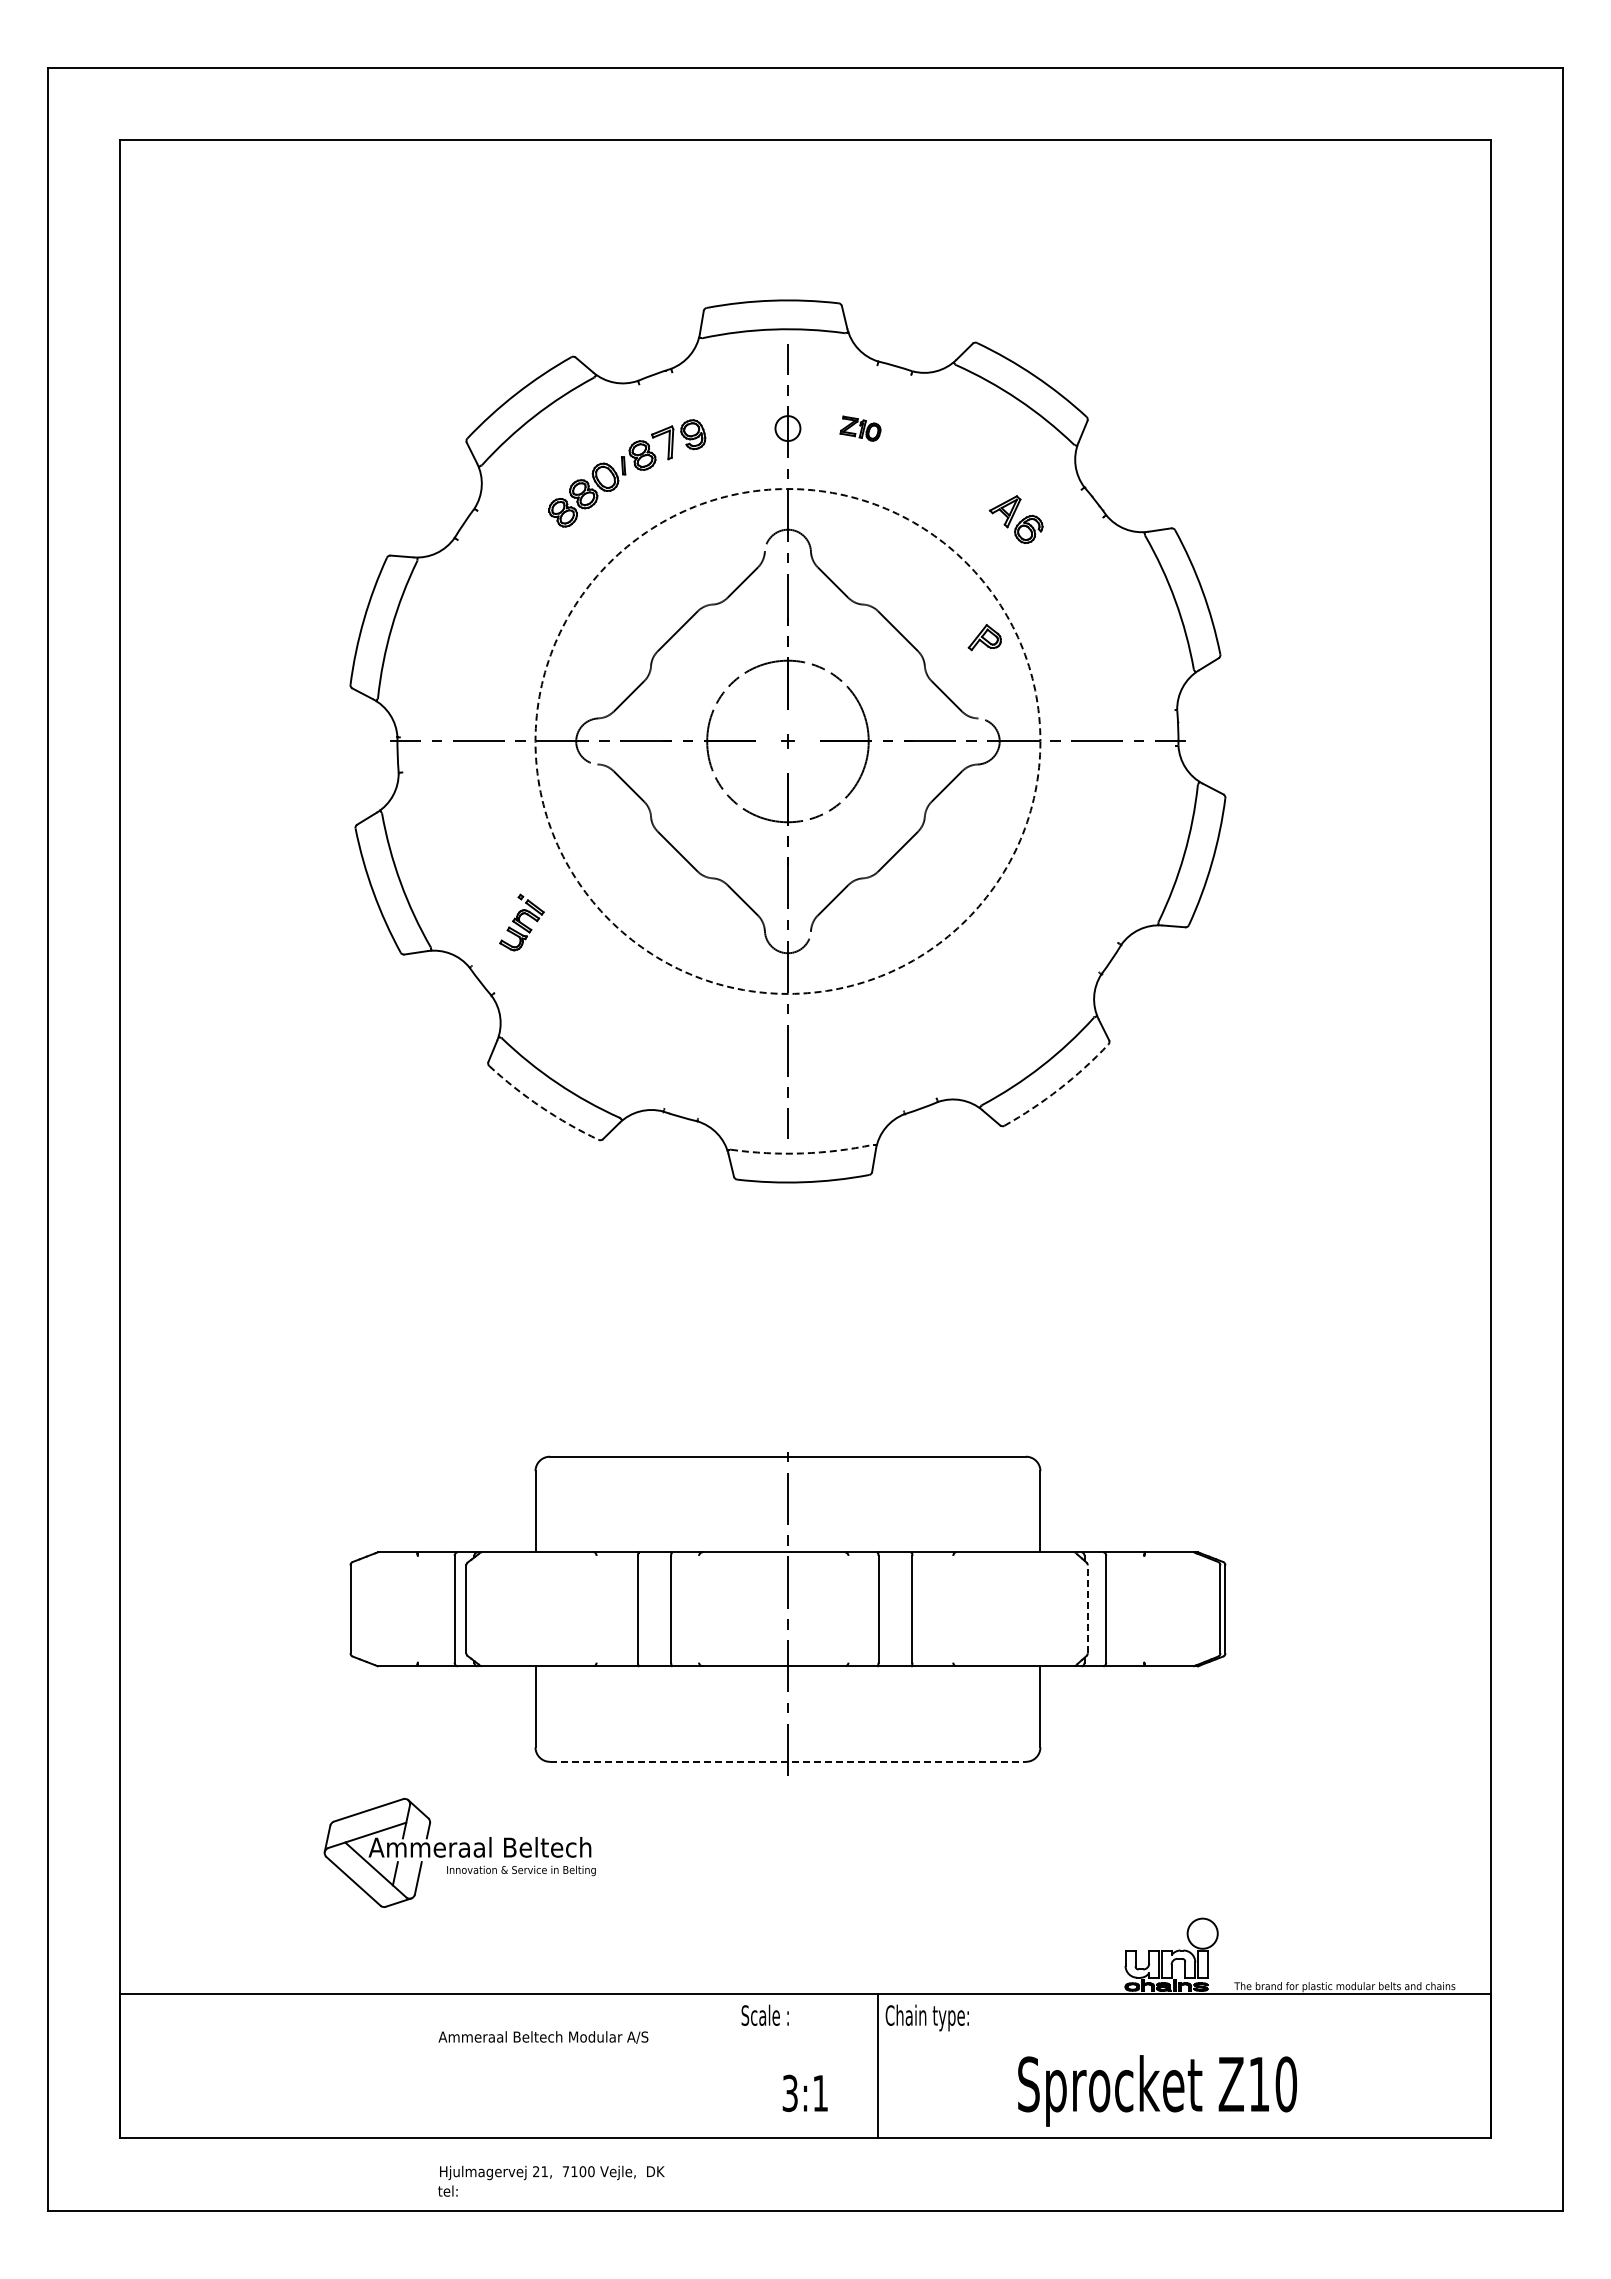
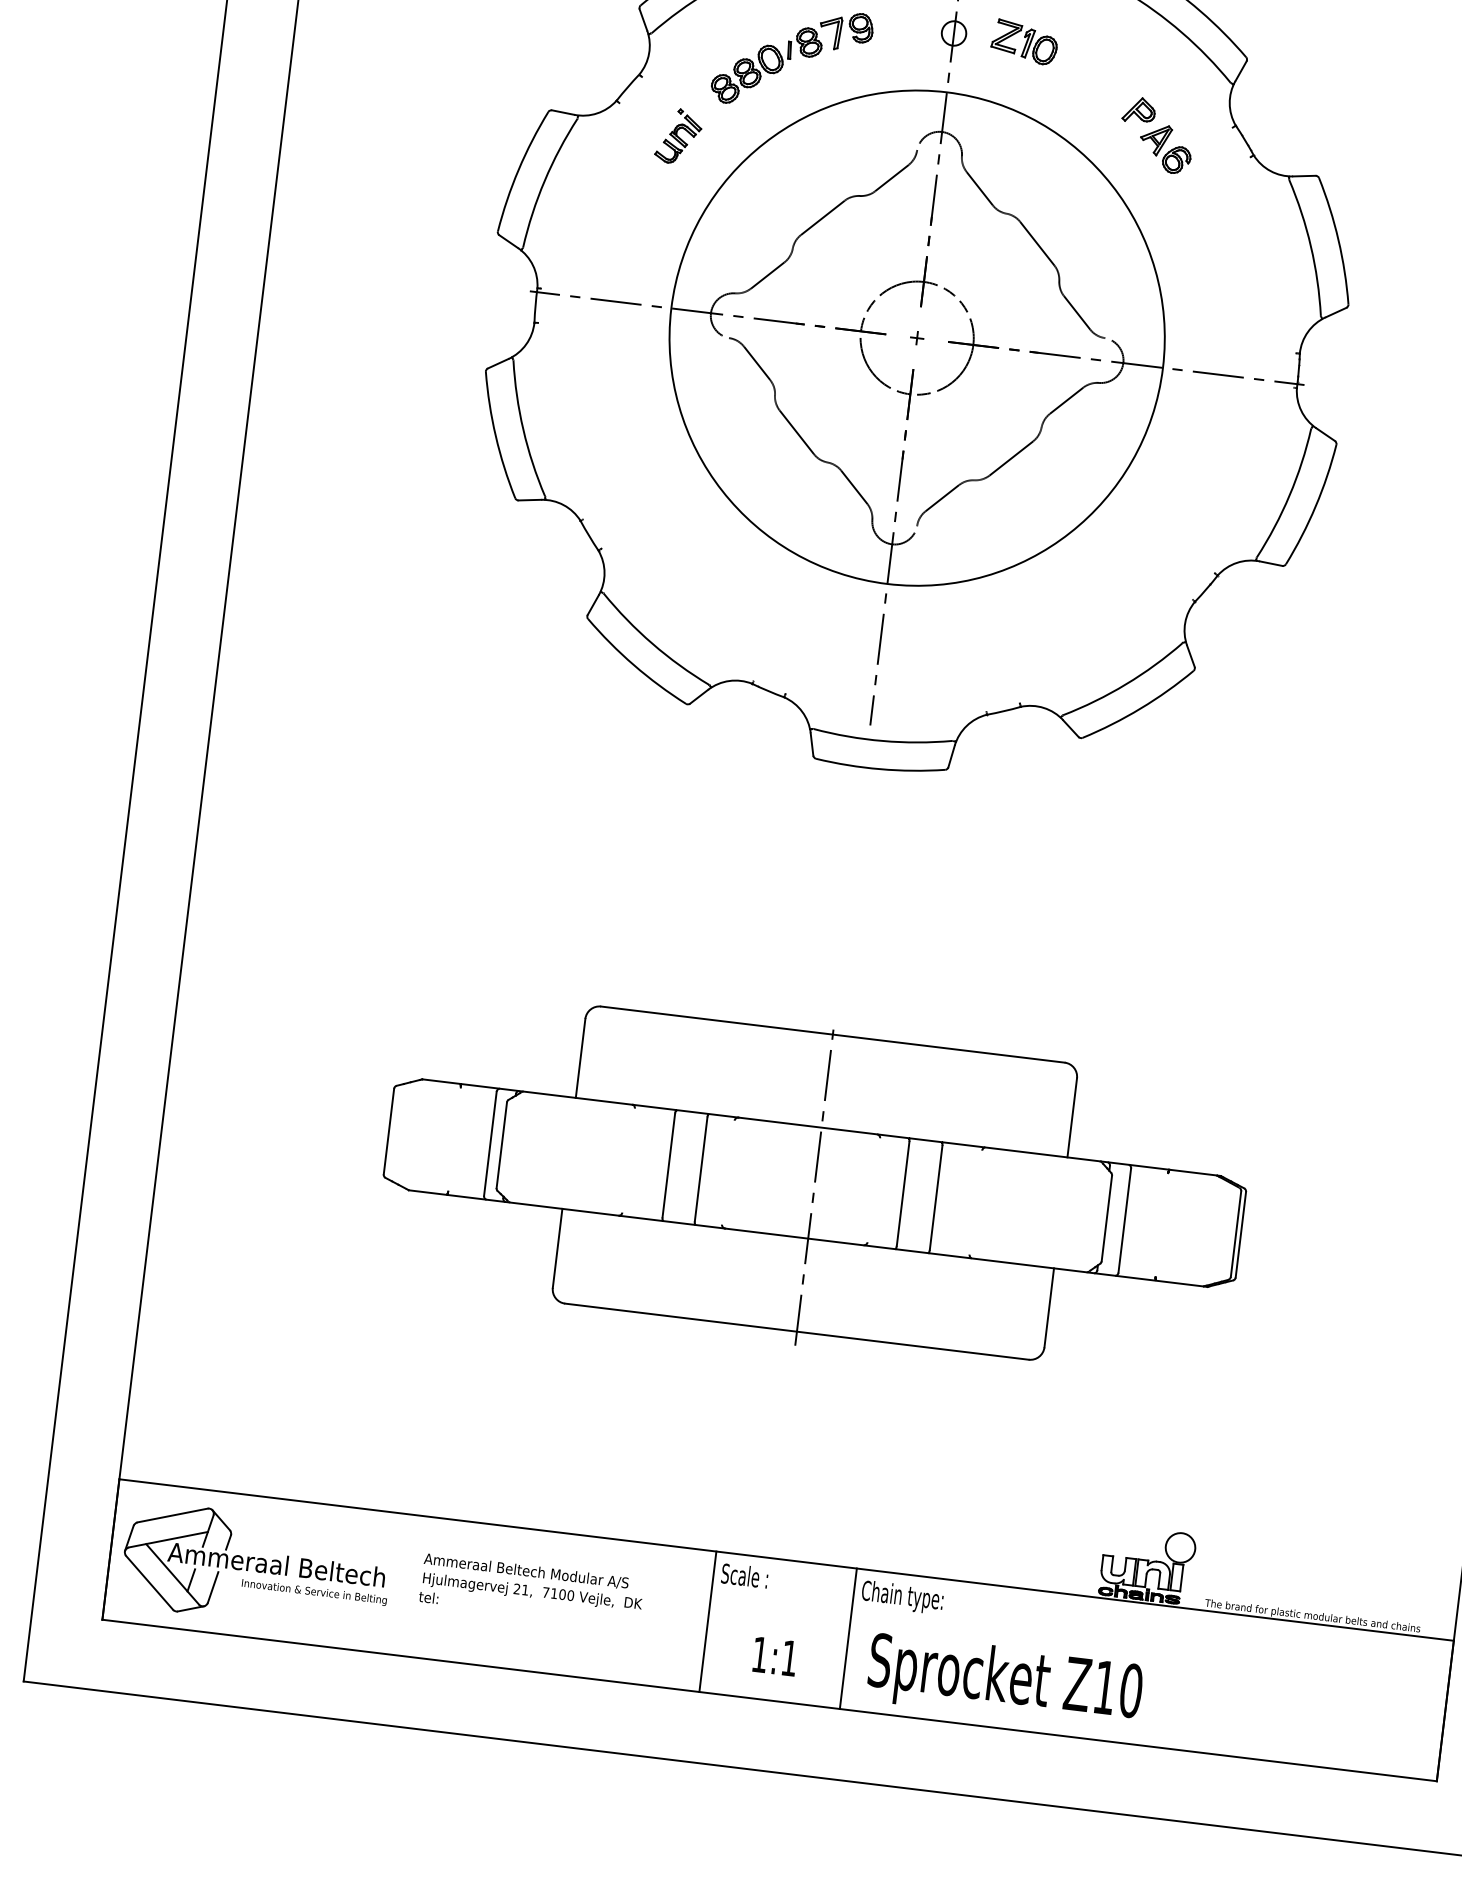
part: (860, 428) -> (1024, 41), size x1.67
part: (984, 637) -> (1138, 110), moved
circle: (787, 741) -> (916, 338), dashed -> solid
circle: (787, 741) -> (916, 338), size x0.71
part: (521, 922) -> (678, 136), moved
arc: (1059, 1089) -> (1140, 709), dashed -> solid
arc: (541, 1107) -> (634, 665), dashed -> solid
arc: (802, 1153) -> (882, 741), dashed -> solid
line: (1087, 1609) -> (1106, 1218), dashed -> solid
line: (788, 1761) -> (797, 1331), dashed -> solid
part: (459, 1852) -> (256, 1567), moved
line: (733, 2066) -> (708, 1621), added
text: (1157, 2090) -> (1005, 1681), moved
text: (789, 2093) -> (759, 1654), 3:1 -> 1:1
text: (551, 2180) -> (530, 1599), moved

